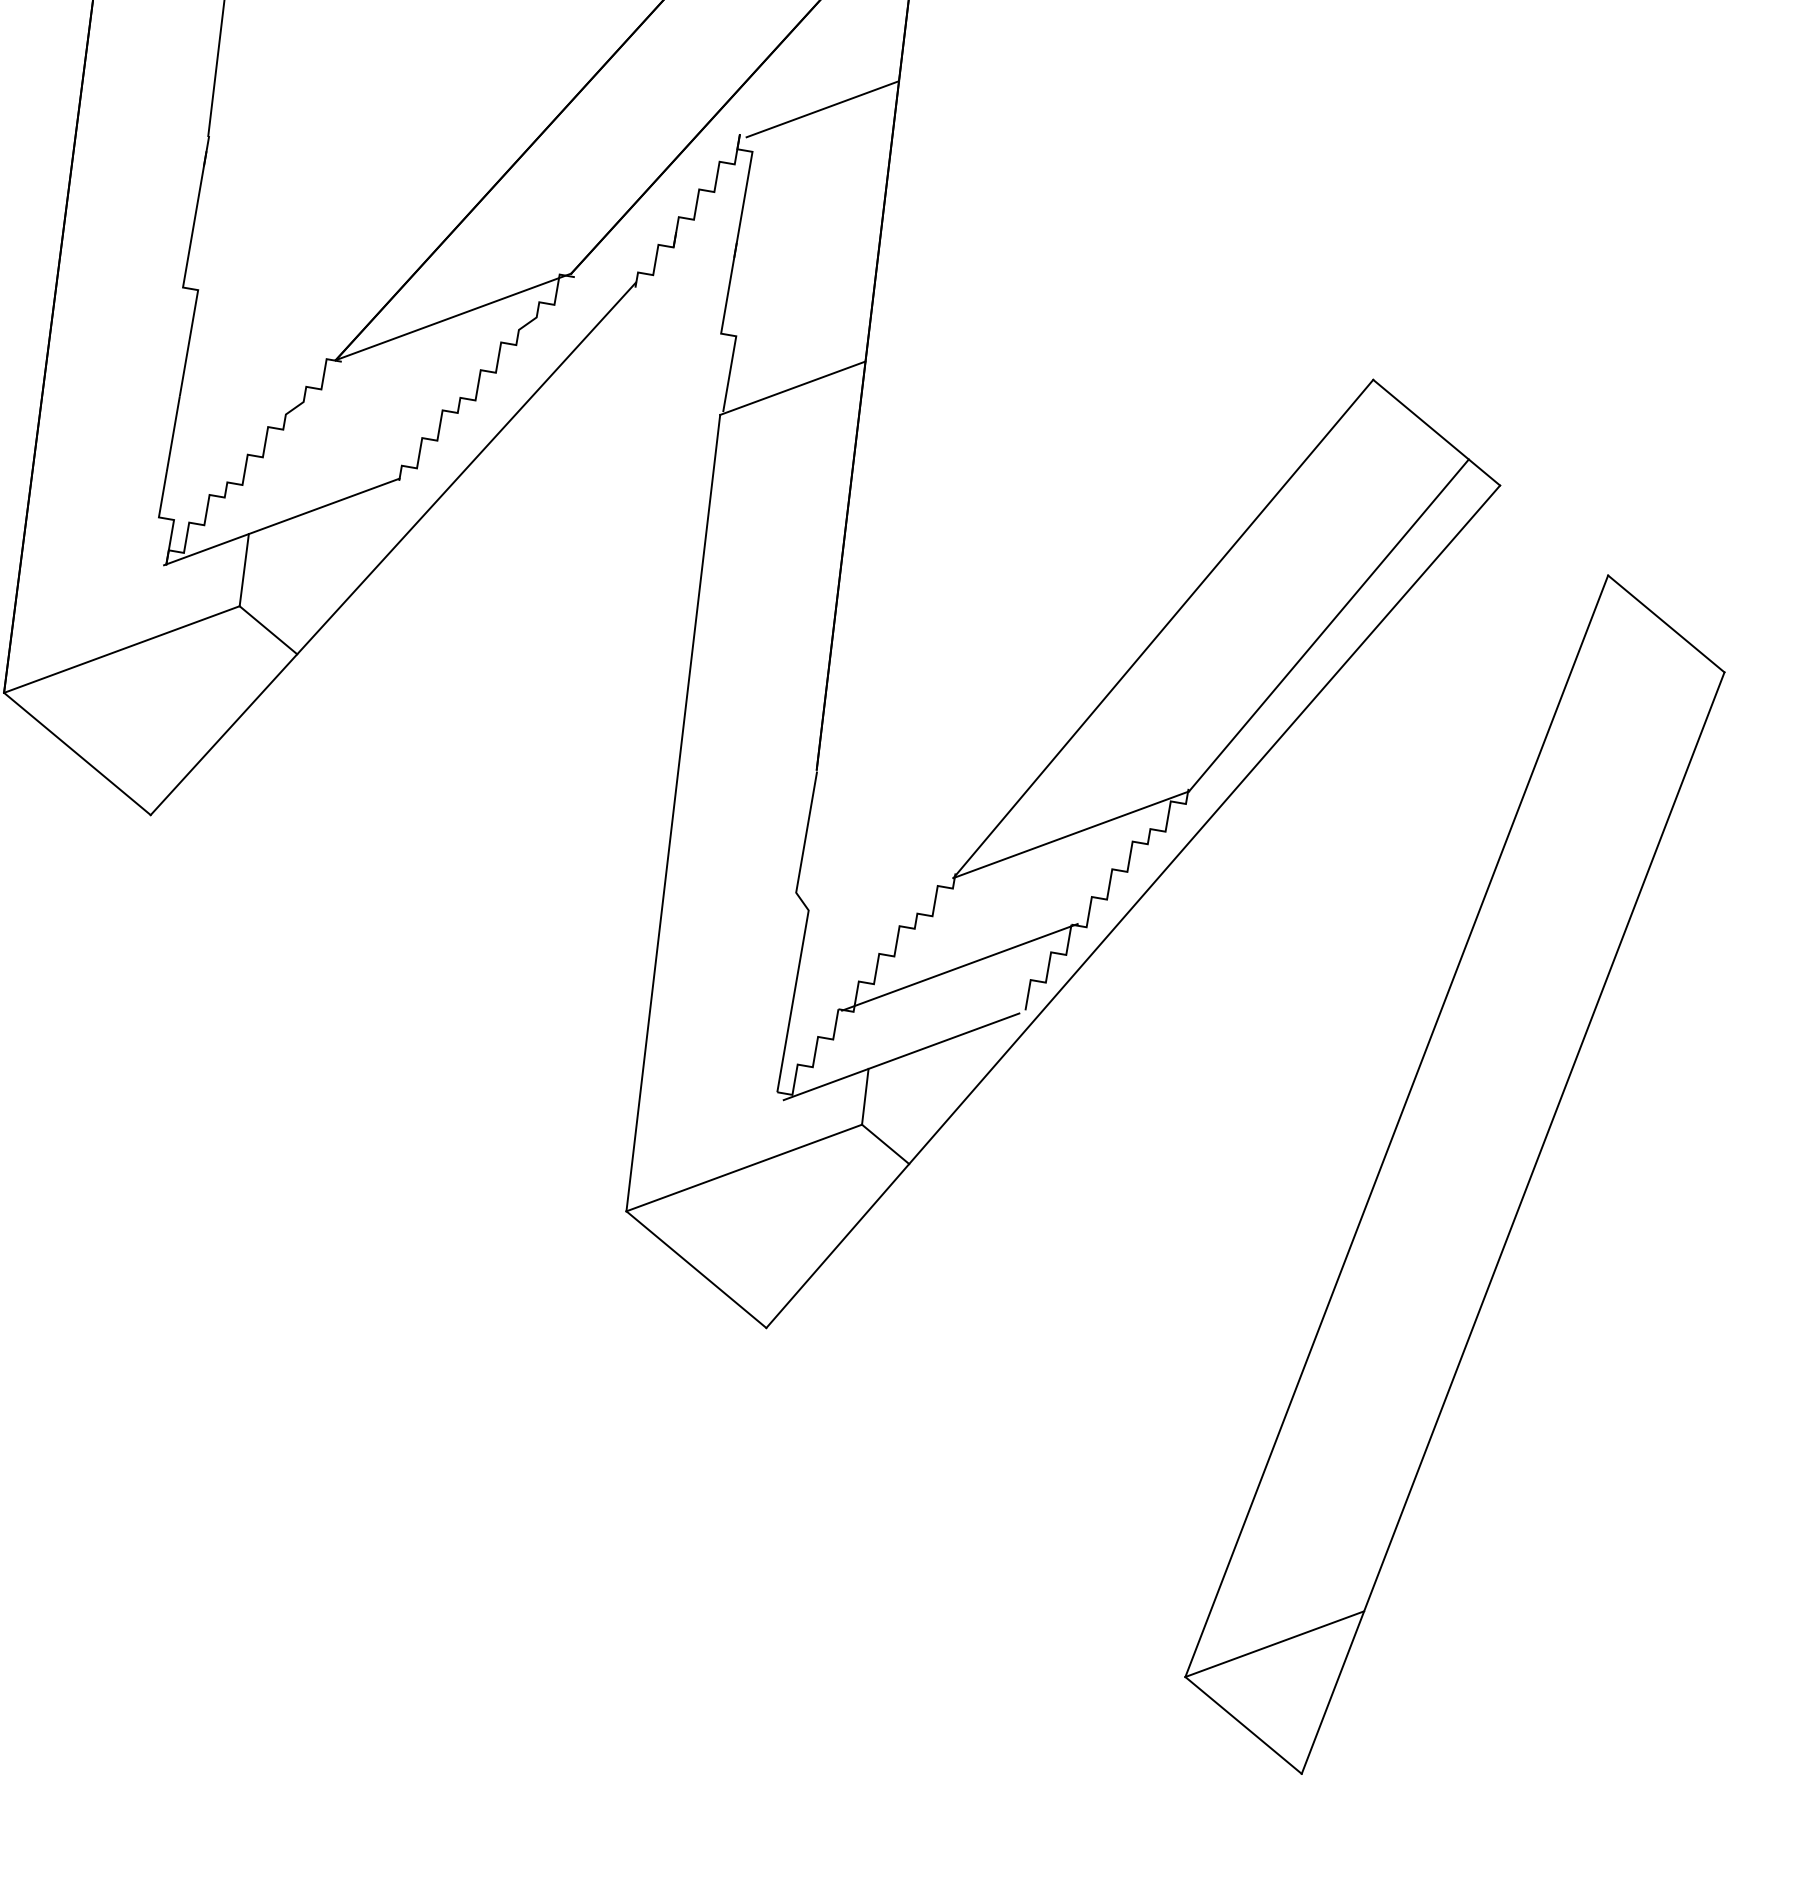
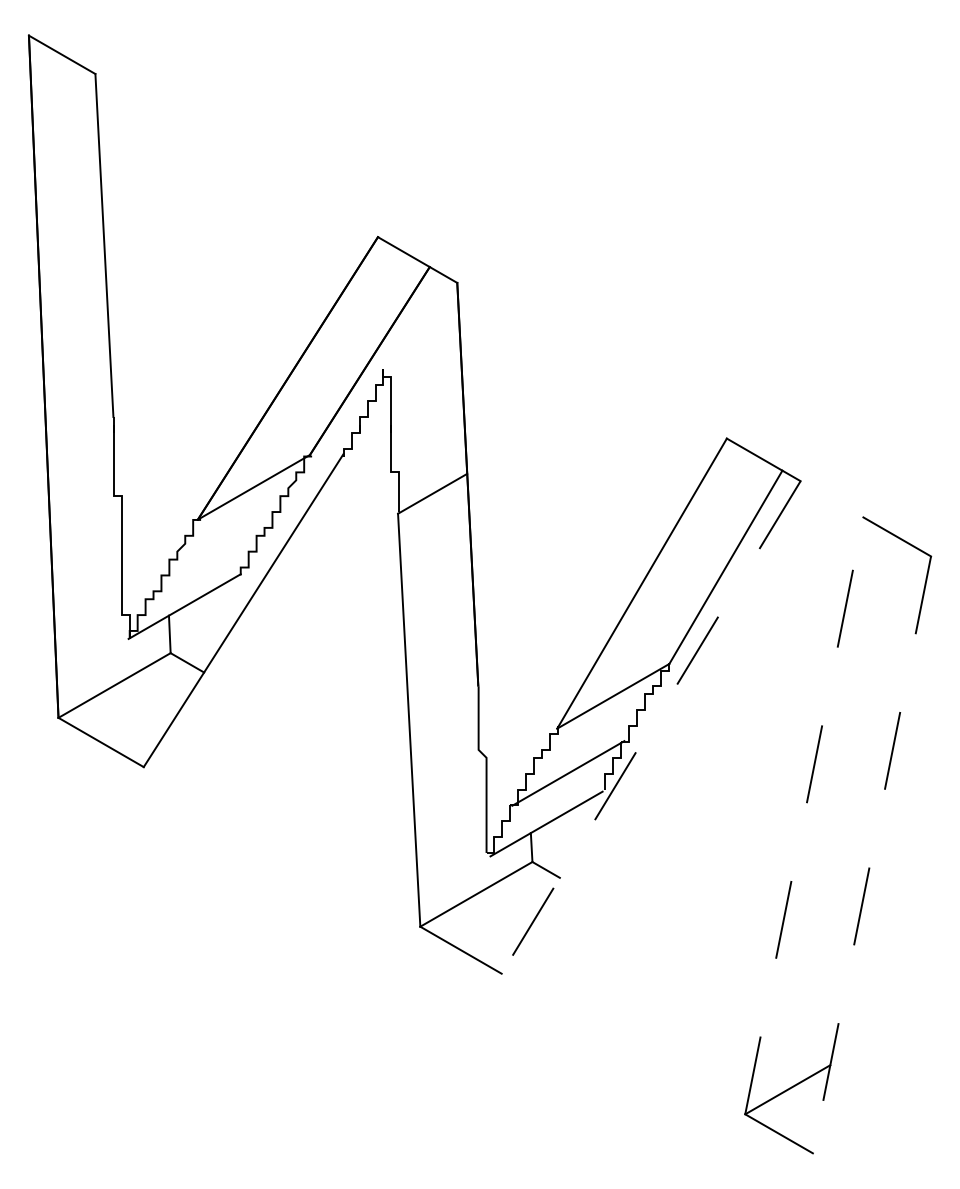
line: (823, 109) -> (423, 349), removed
line: (1131, 906) -> (650, 727), solid -> dashed
line: (1397, 1125) -> (804, 815), solid -> dashed
line: (1512, 1224) -> (871, 855), solid -> dashed

